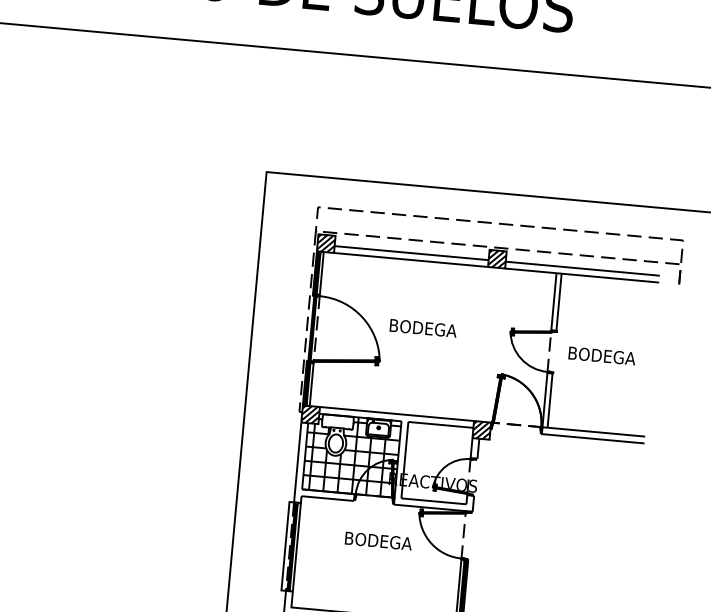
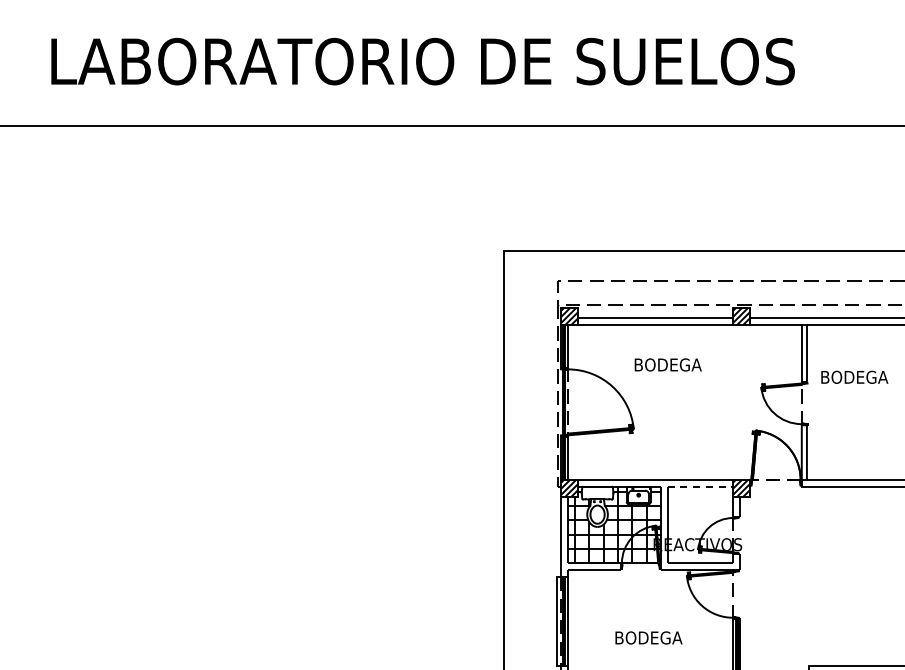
text: (422, 327) -> (667, 364), moved
text: (601, 355) -> (854, 376), moved
line: (441, 424) -> (700, 486), solid -> dashed
text: (378, 540) -> (648, 637), moved

